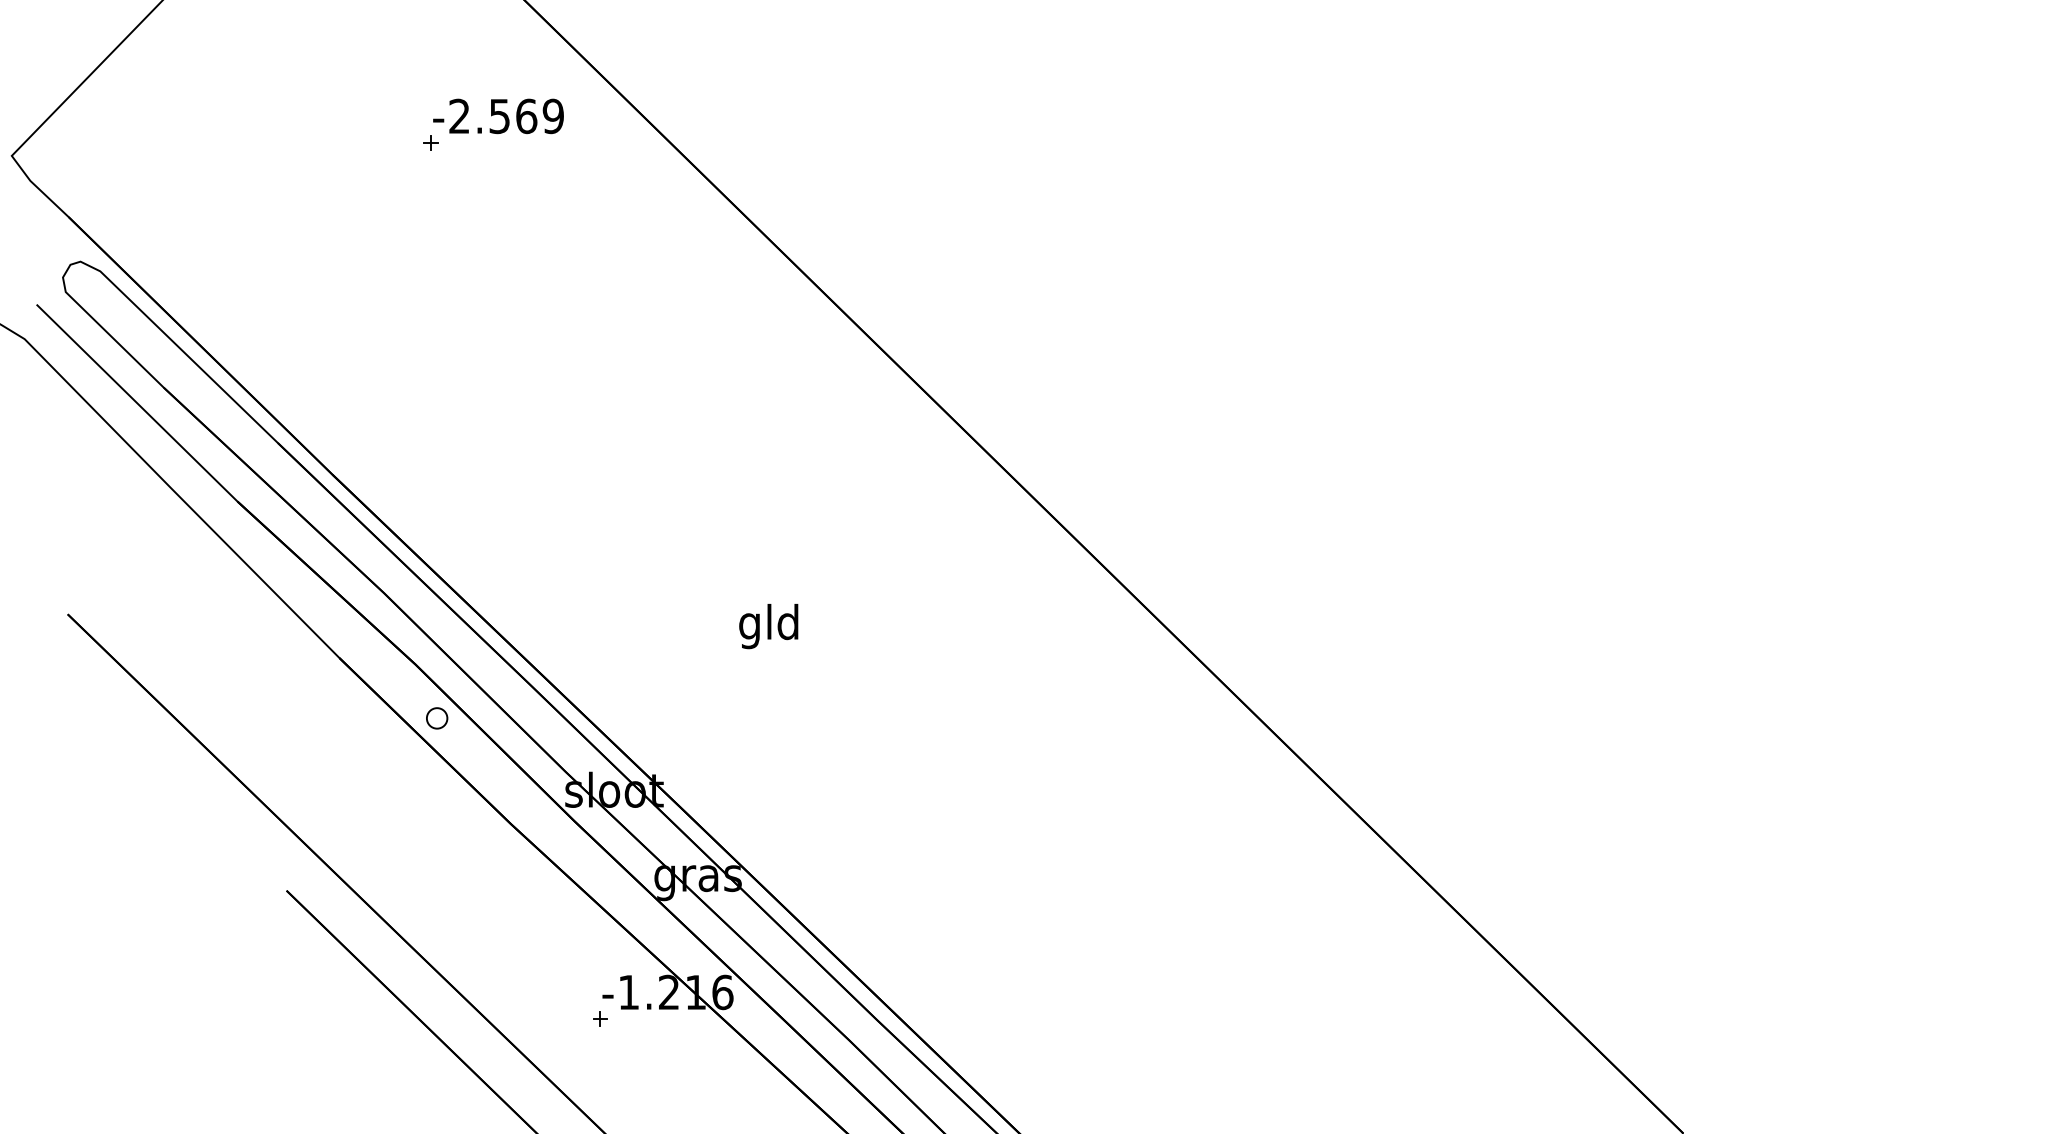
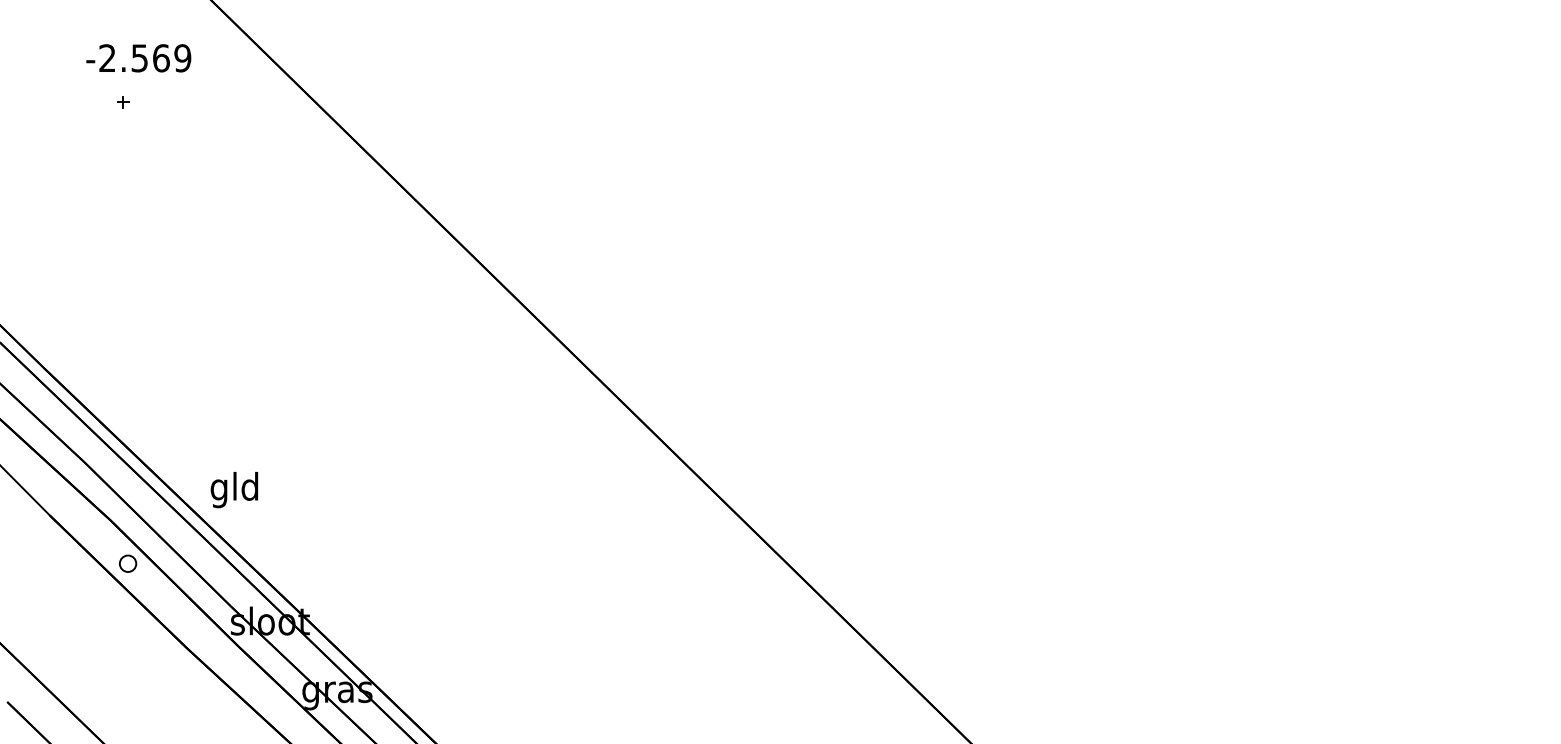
text: (498, 116) -> (138, 58), moved
text: (768, 626) -> (234, 490), moved

